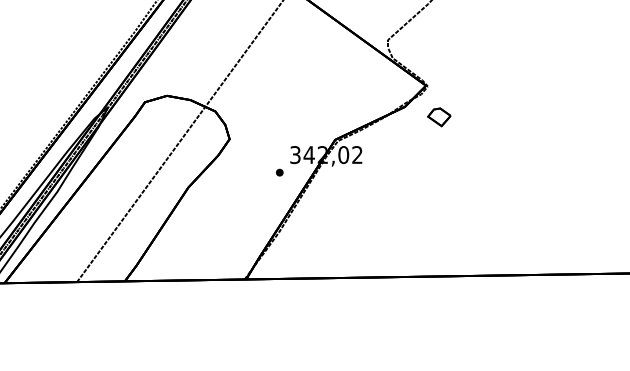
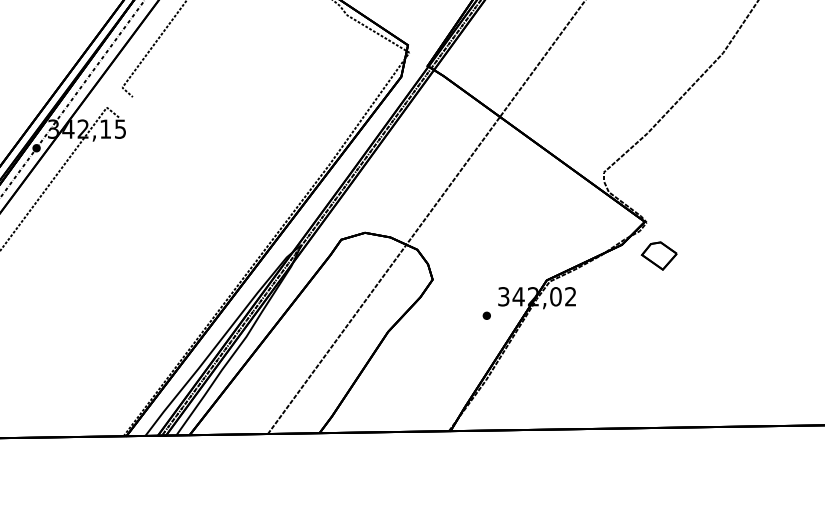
part: (438, 116) -> (658, 255), size x1.43

